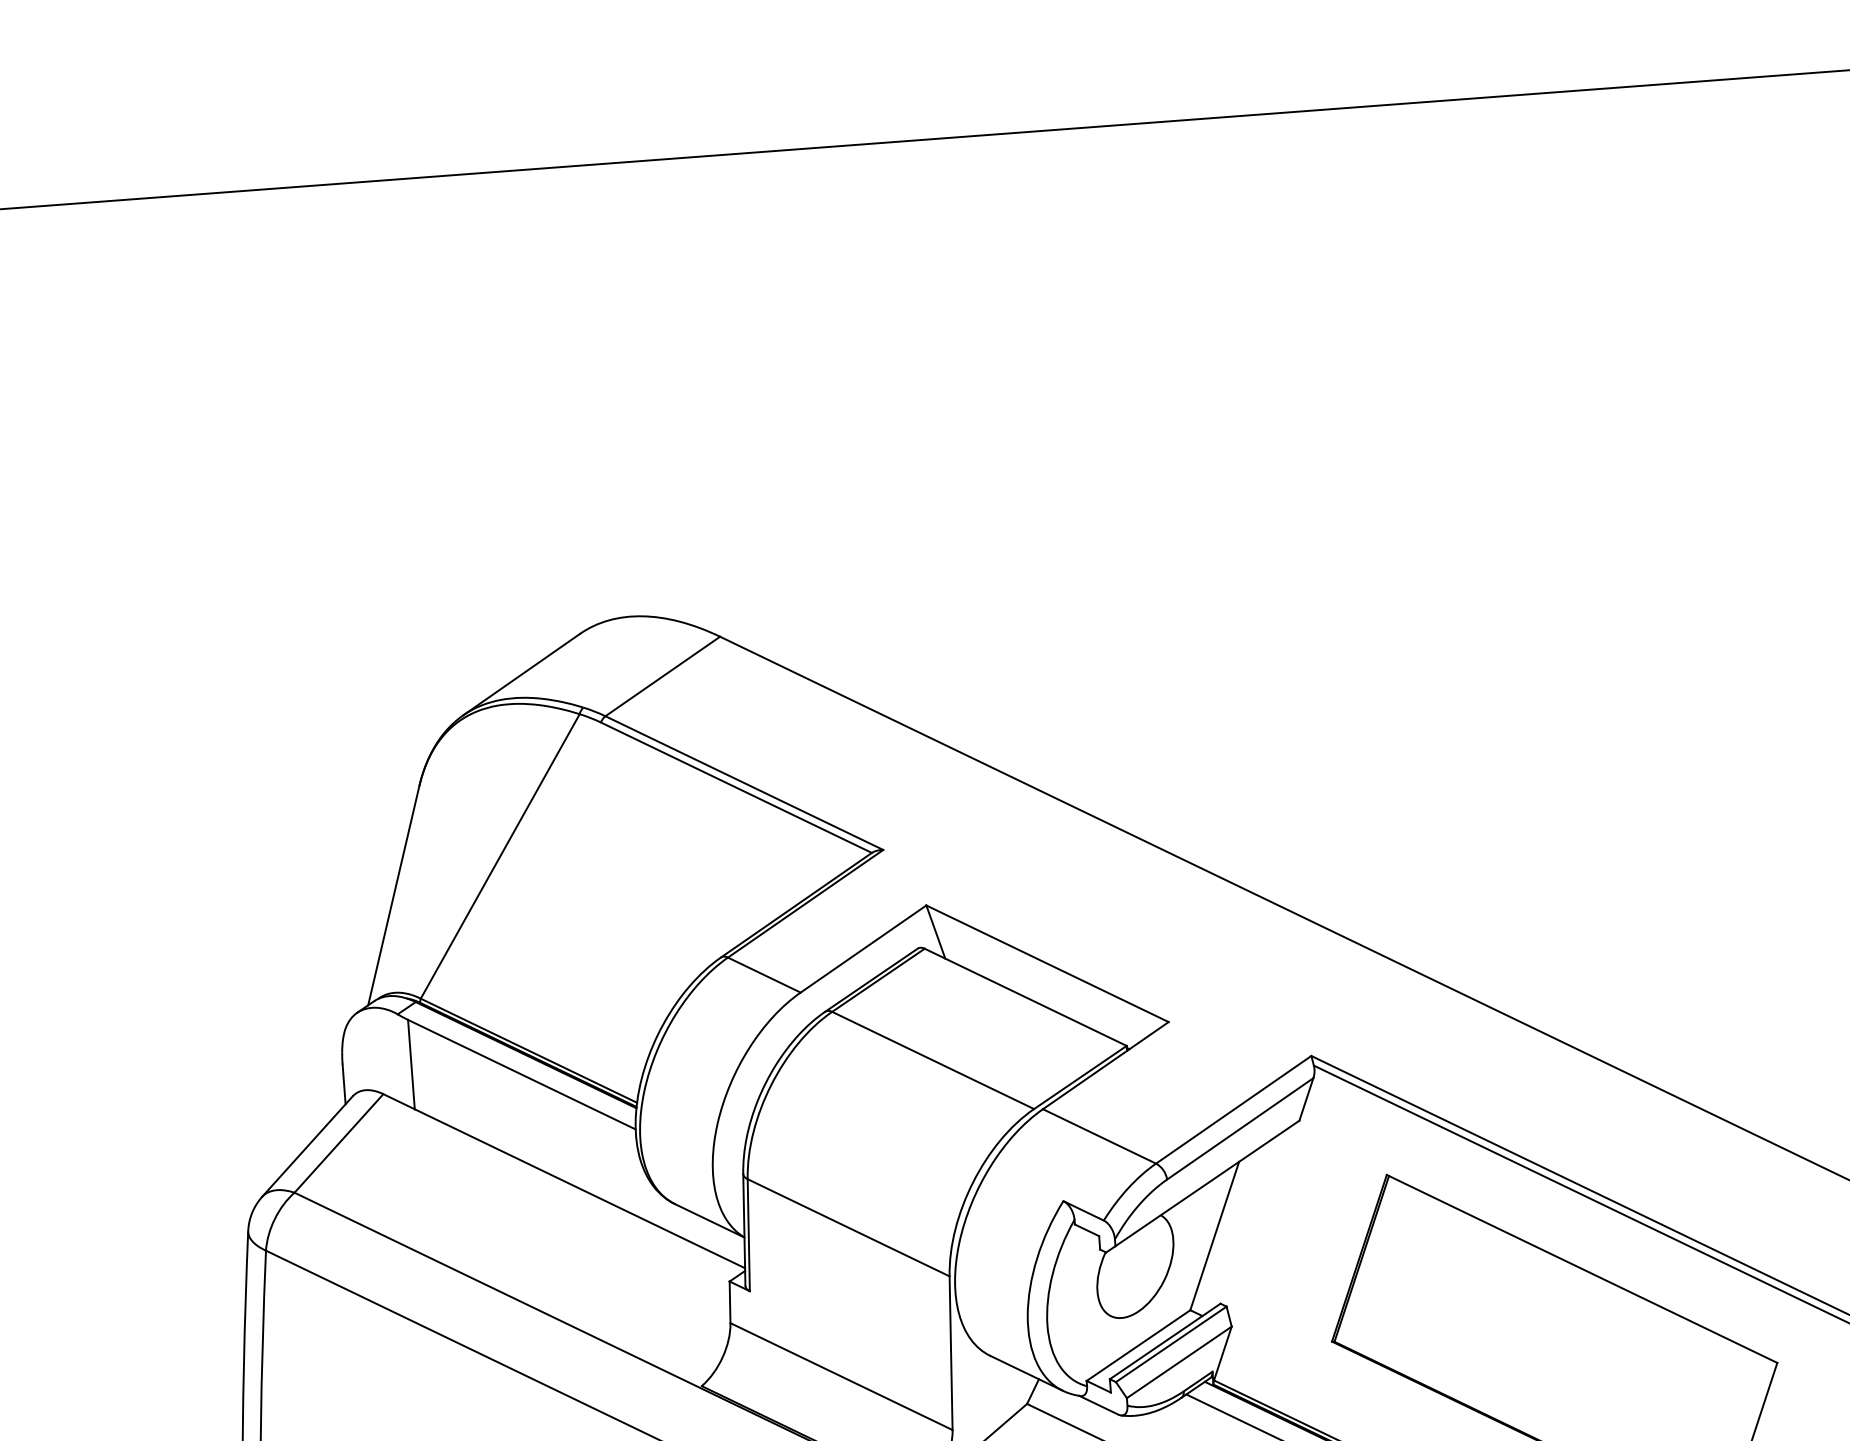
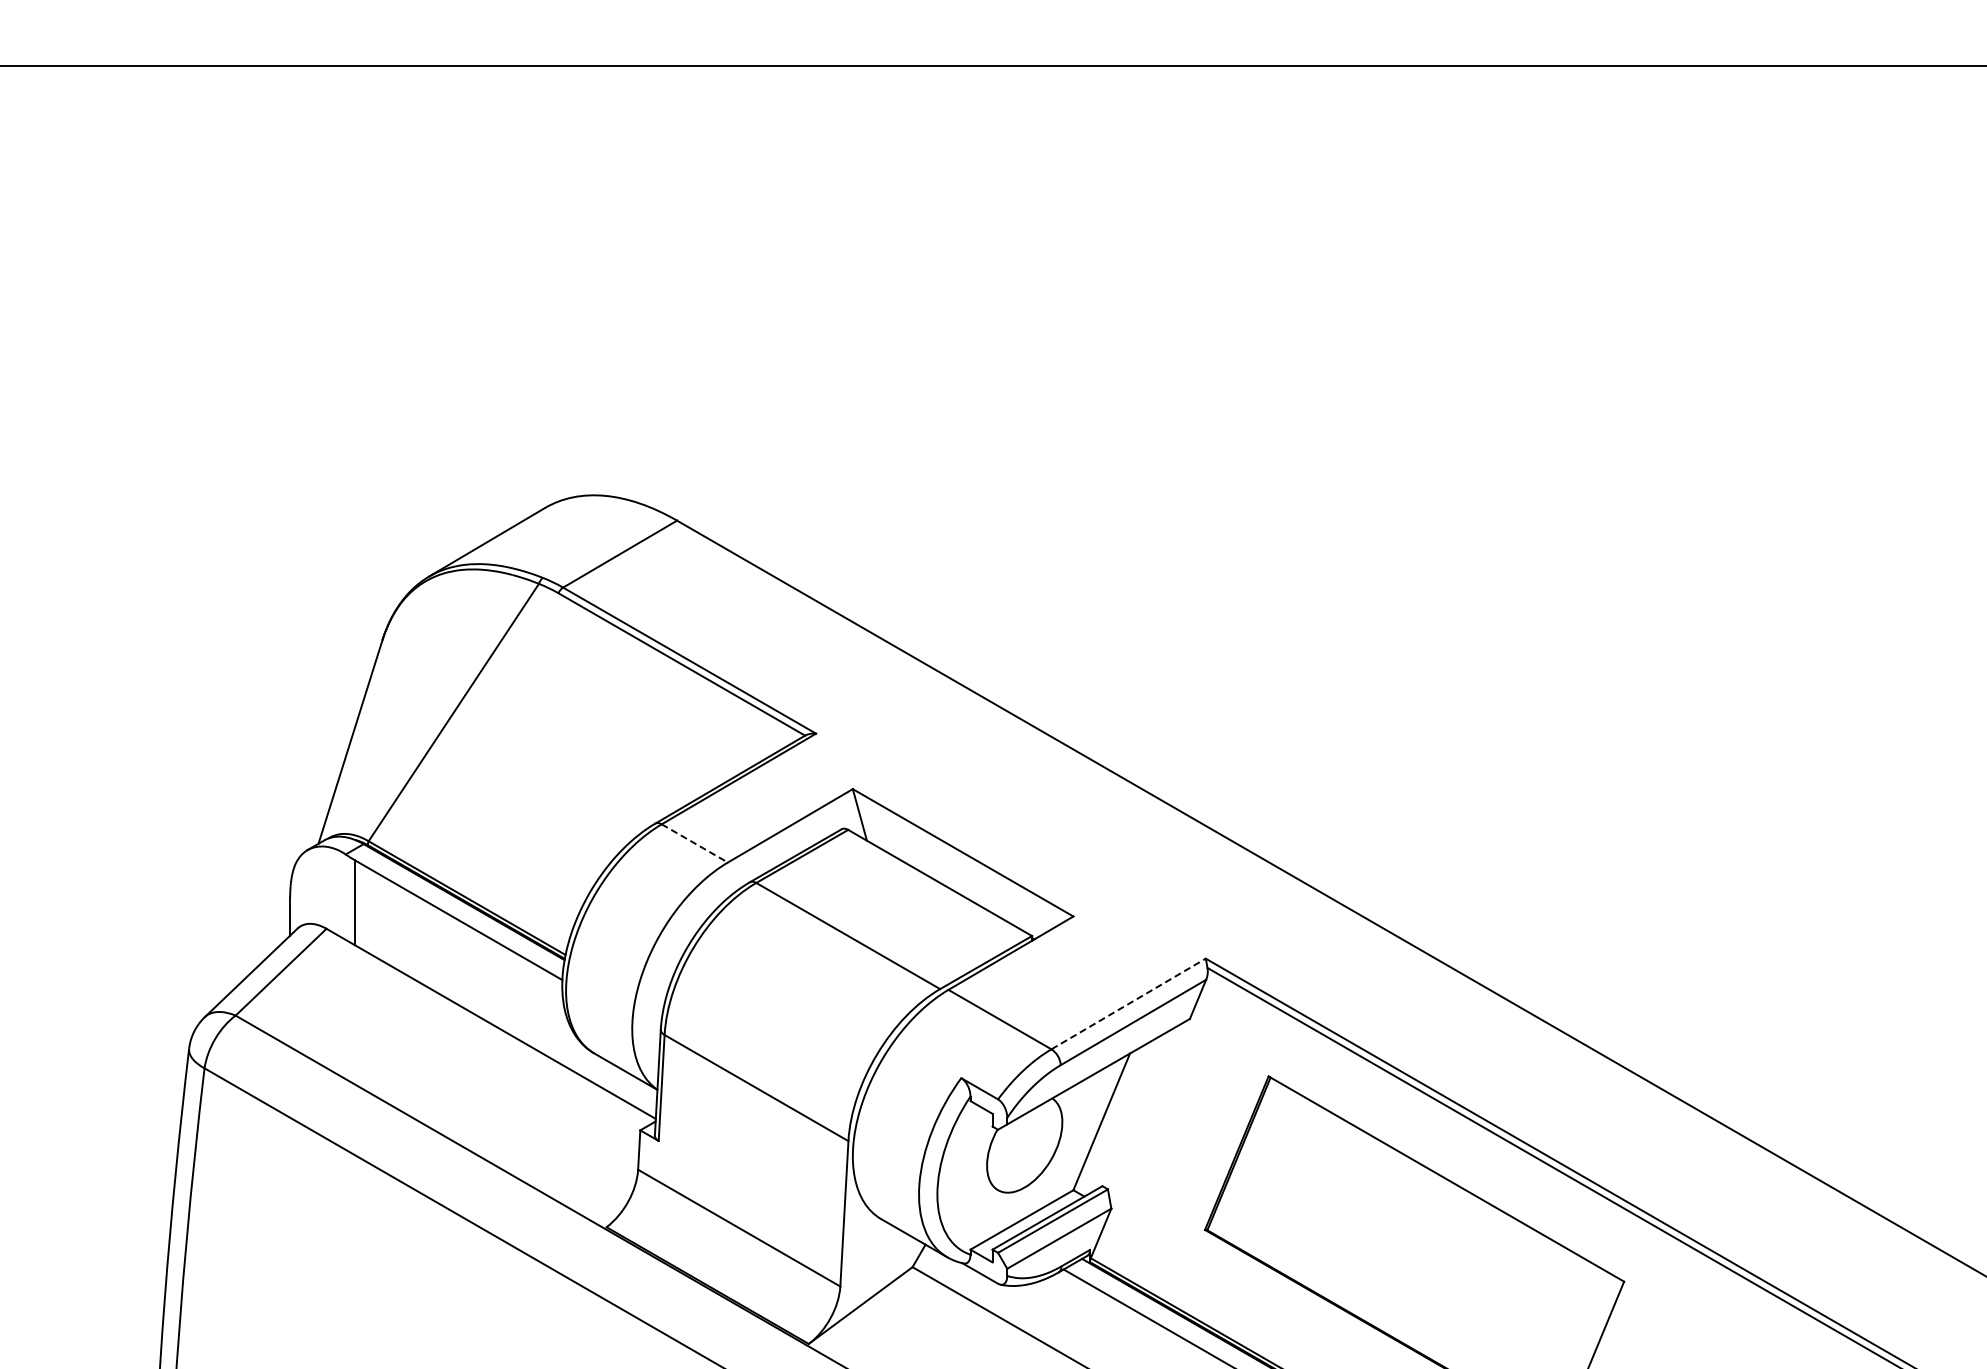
line: (765, 975) -> (695, 843), solid -> dashed
line: (1233, 1109) -> (1128, 1003), solid -> dashed

